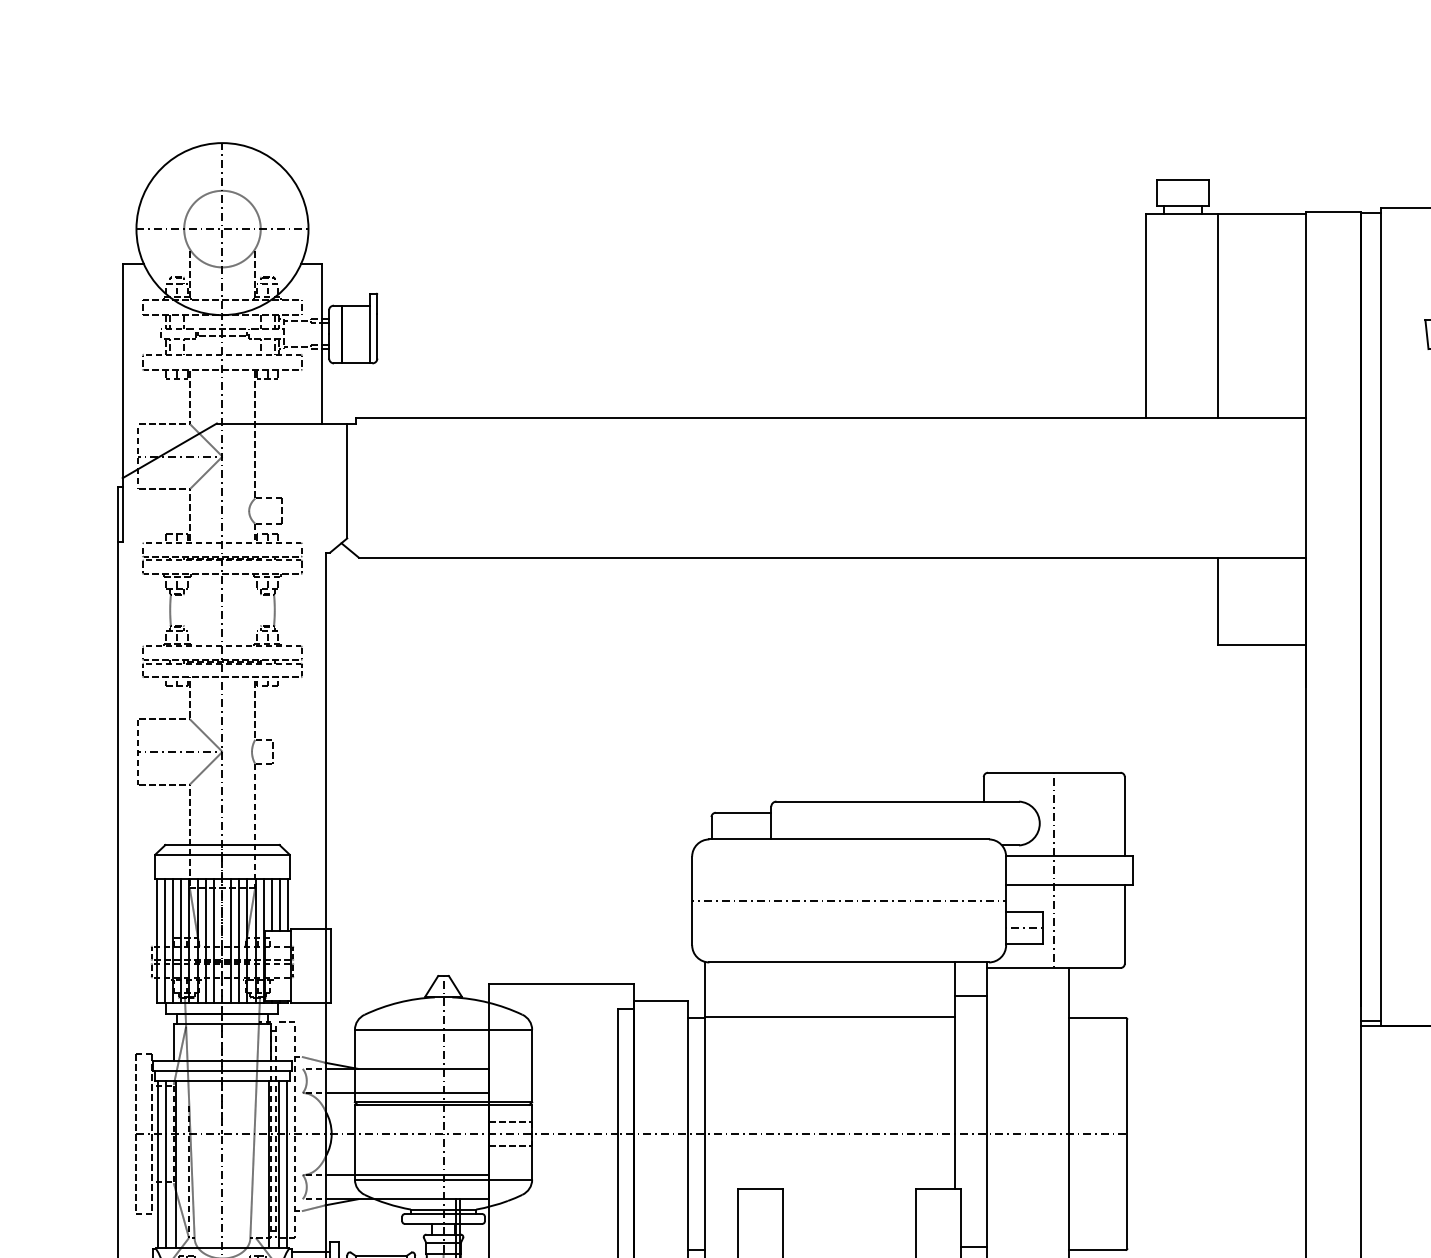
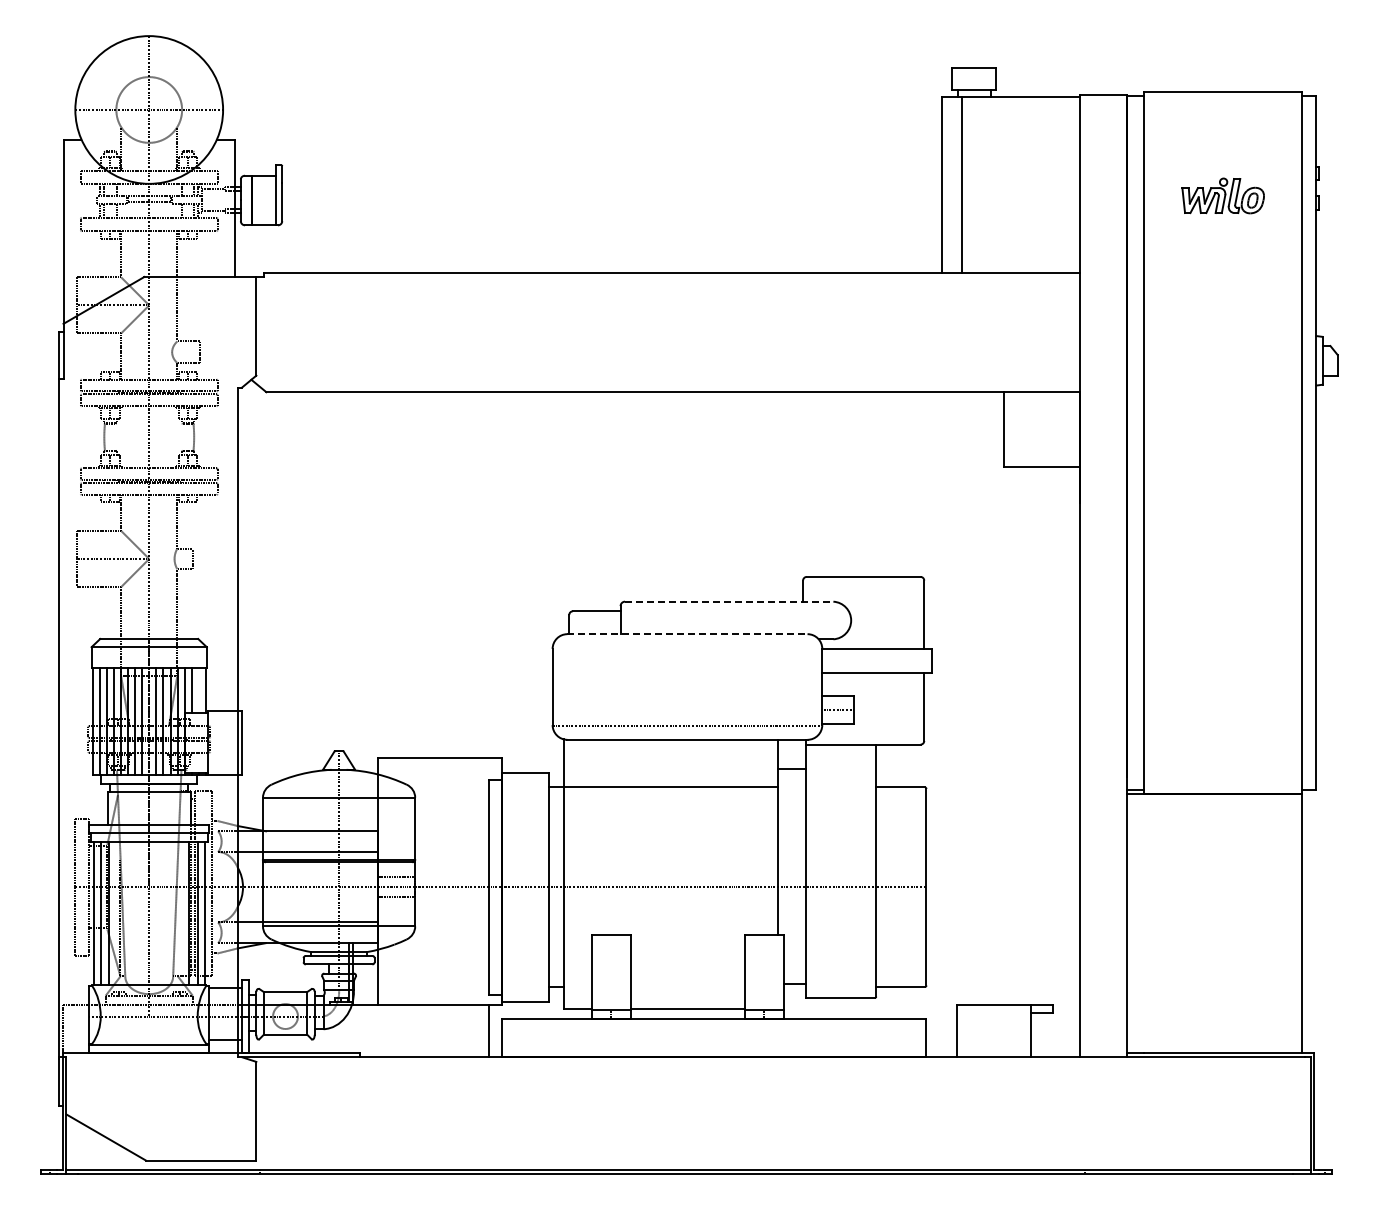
line: (1218, 315) -> (962, 184), moved
line: (898, 801) -> (729, 601), solid -> dashed
line: (849, 839) -> (687, 634), solid -> dashed
line: (1054, 870) -> (863, 660), removed
line: (849, 901) -> (687, 726), moved
line: (279, 903) -> (198, 689), removed

